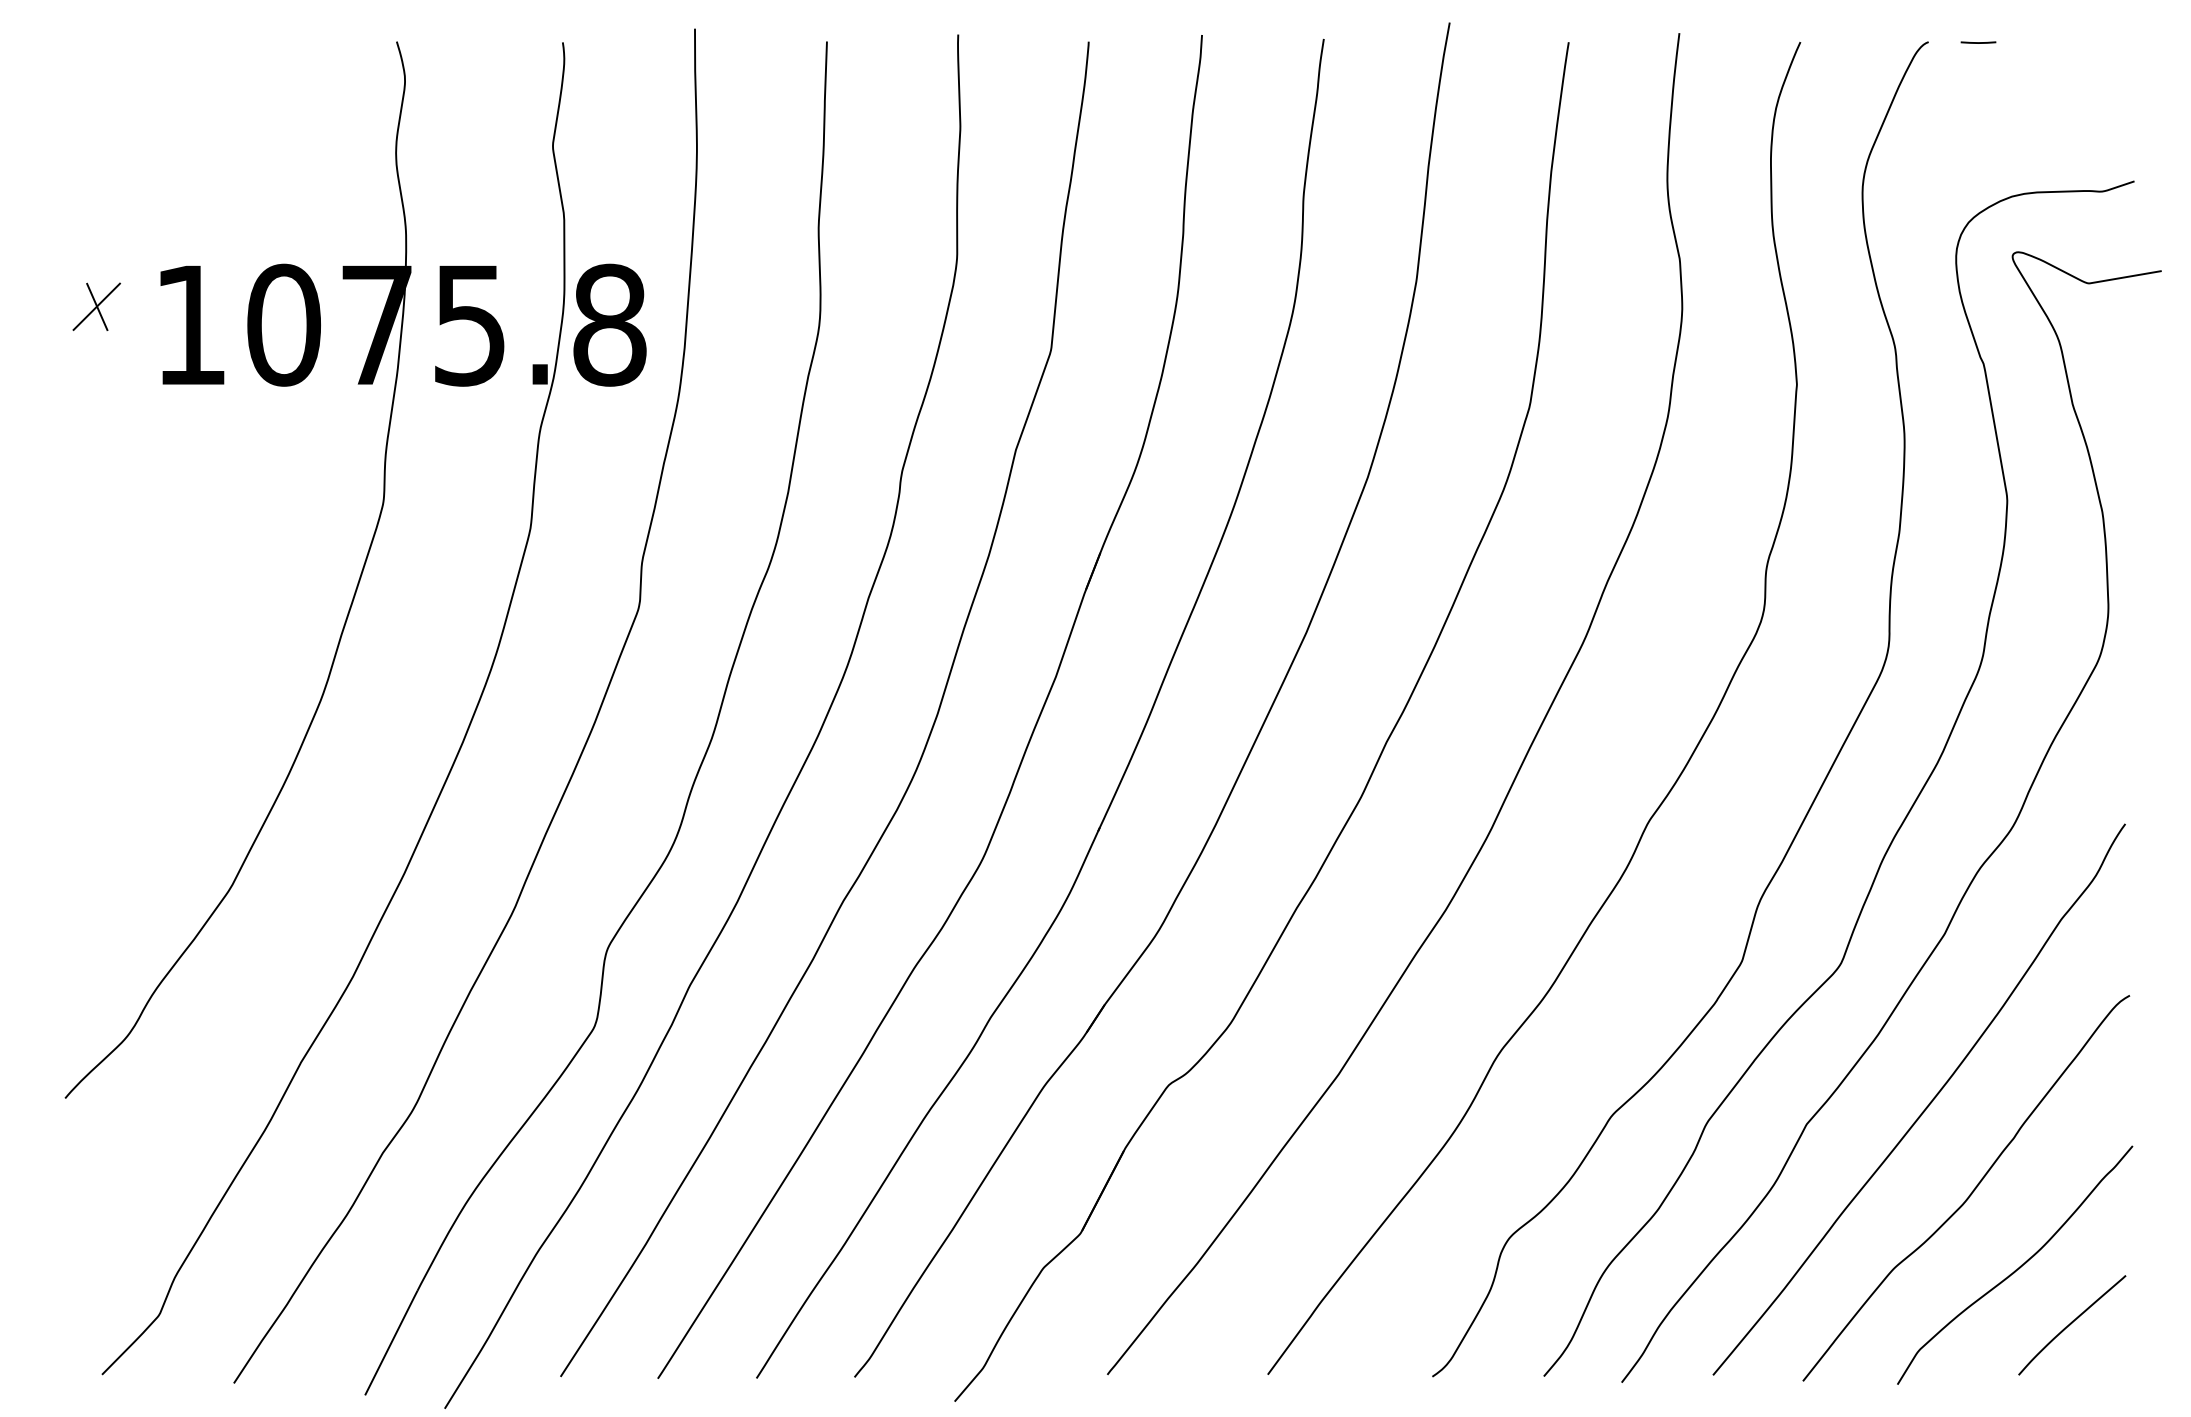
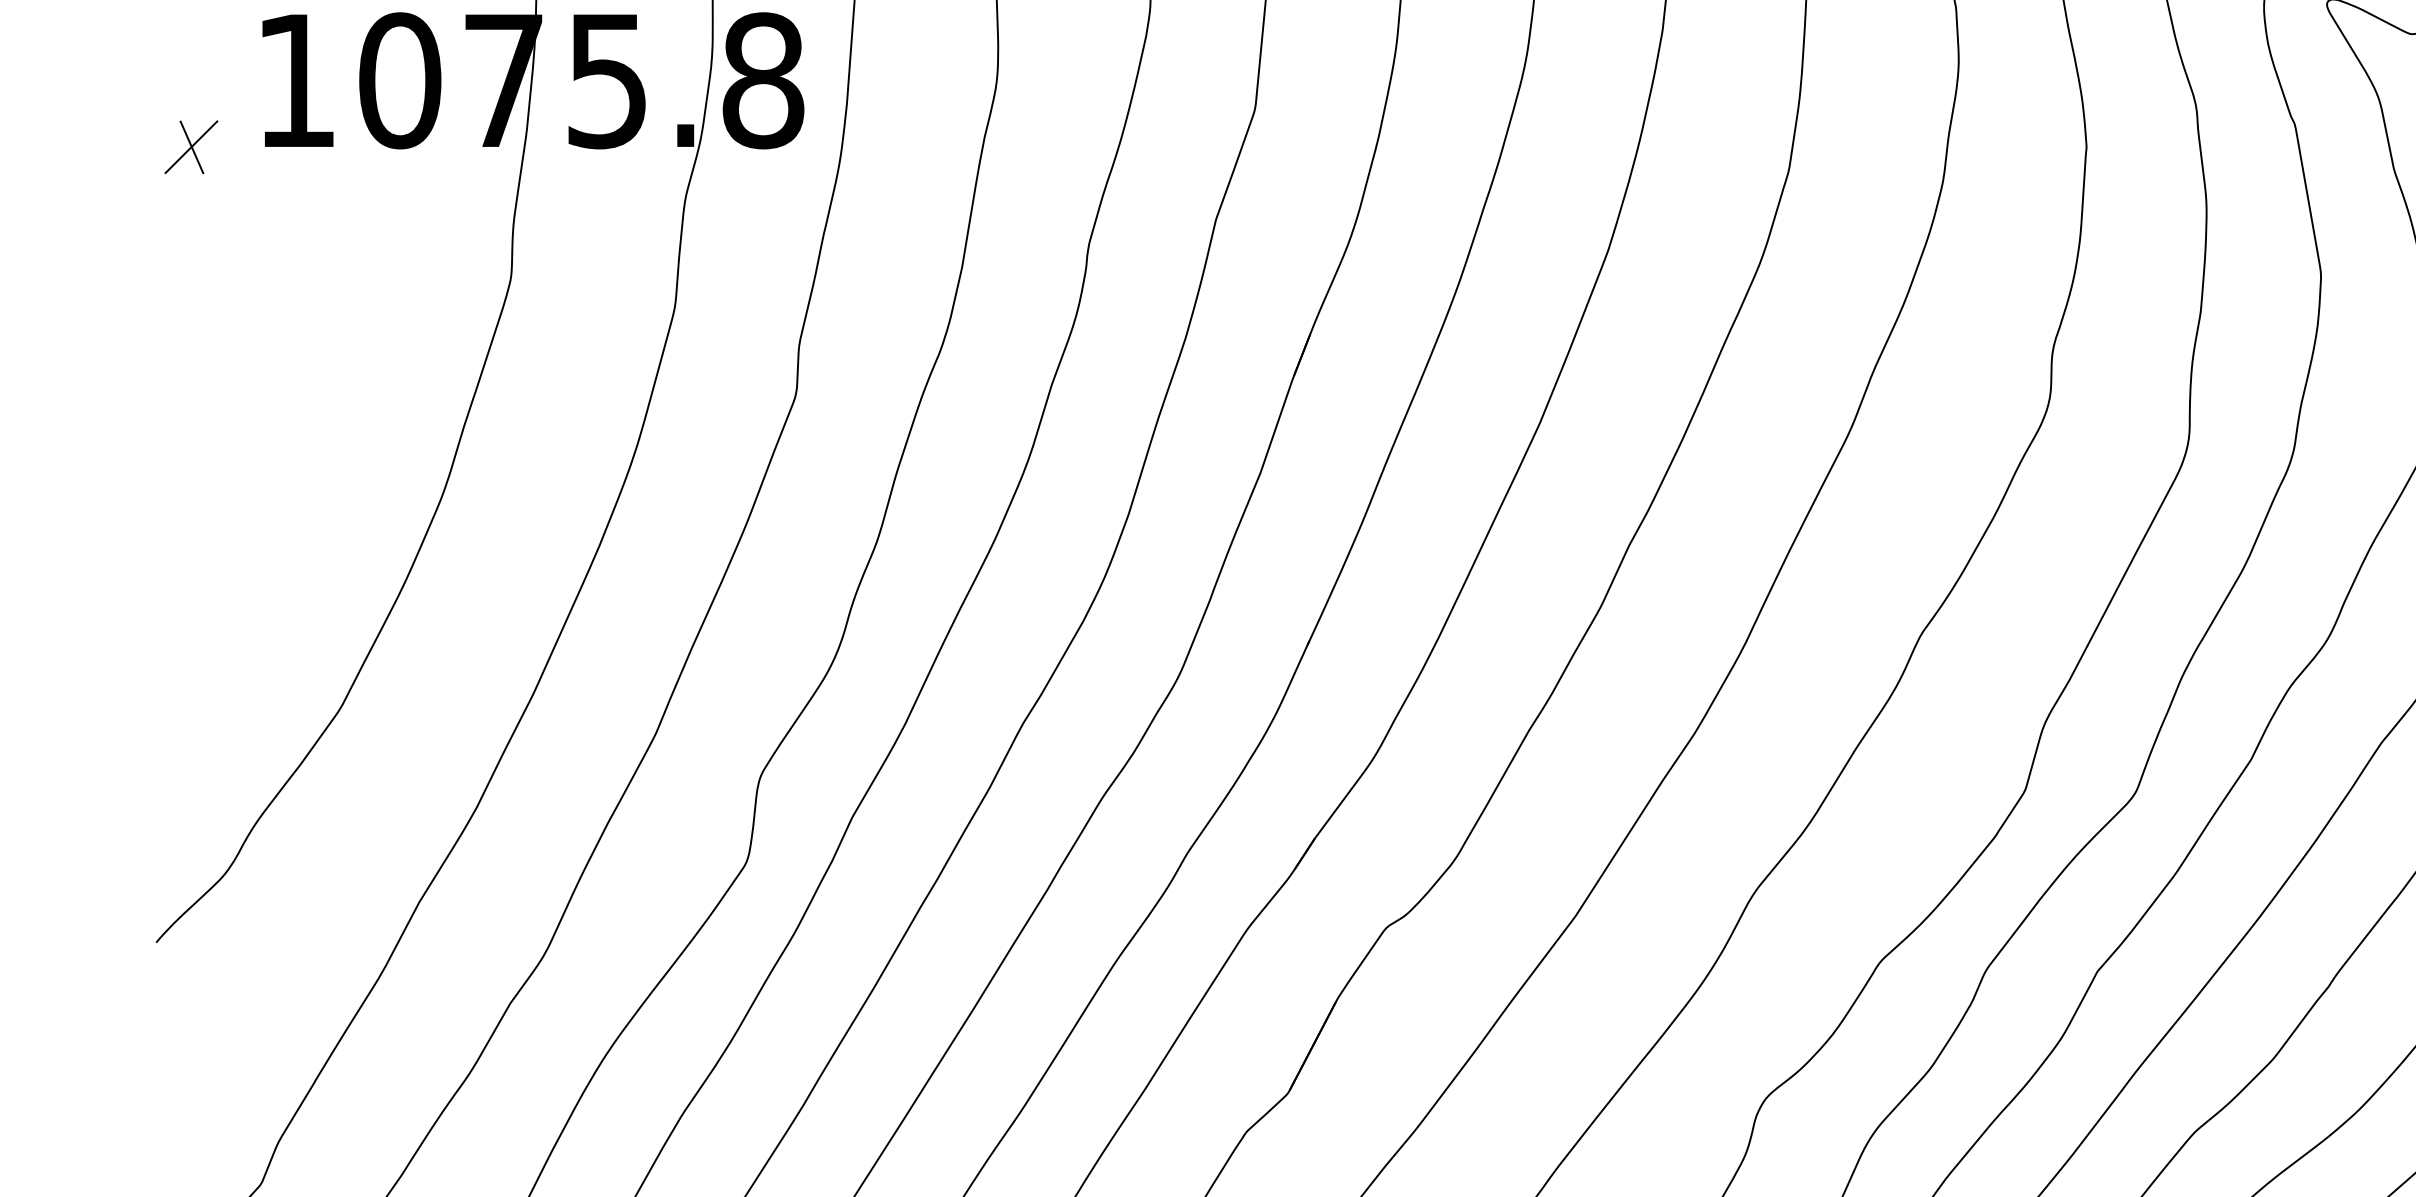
part: (96, 306) -> (191, 146), moved

